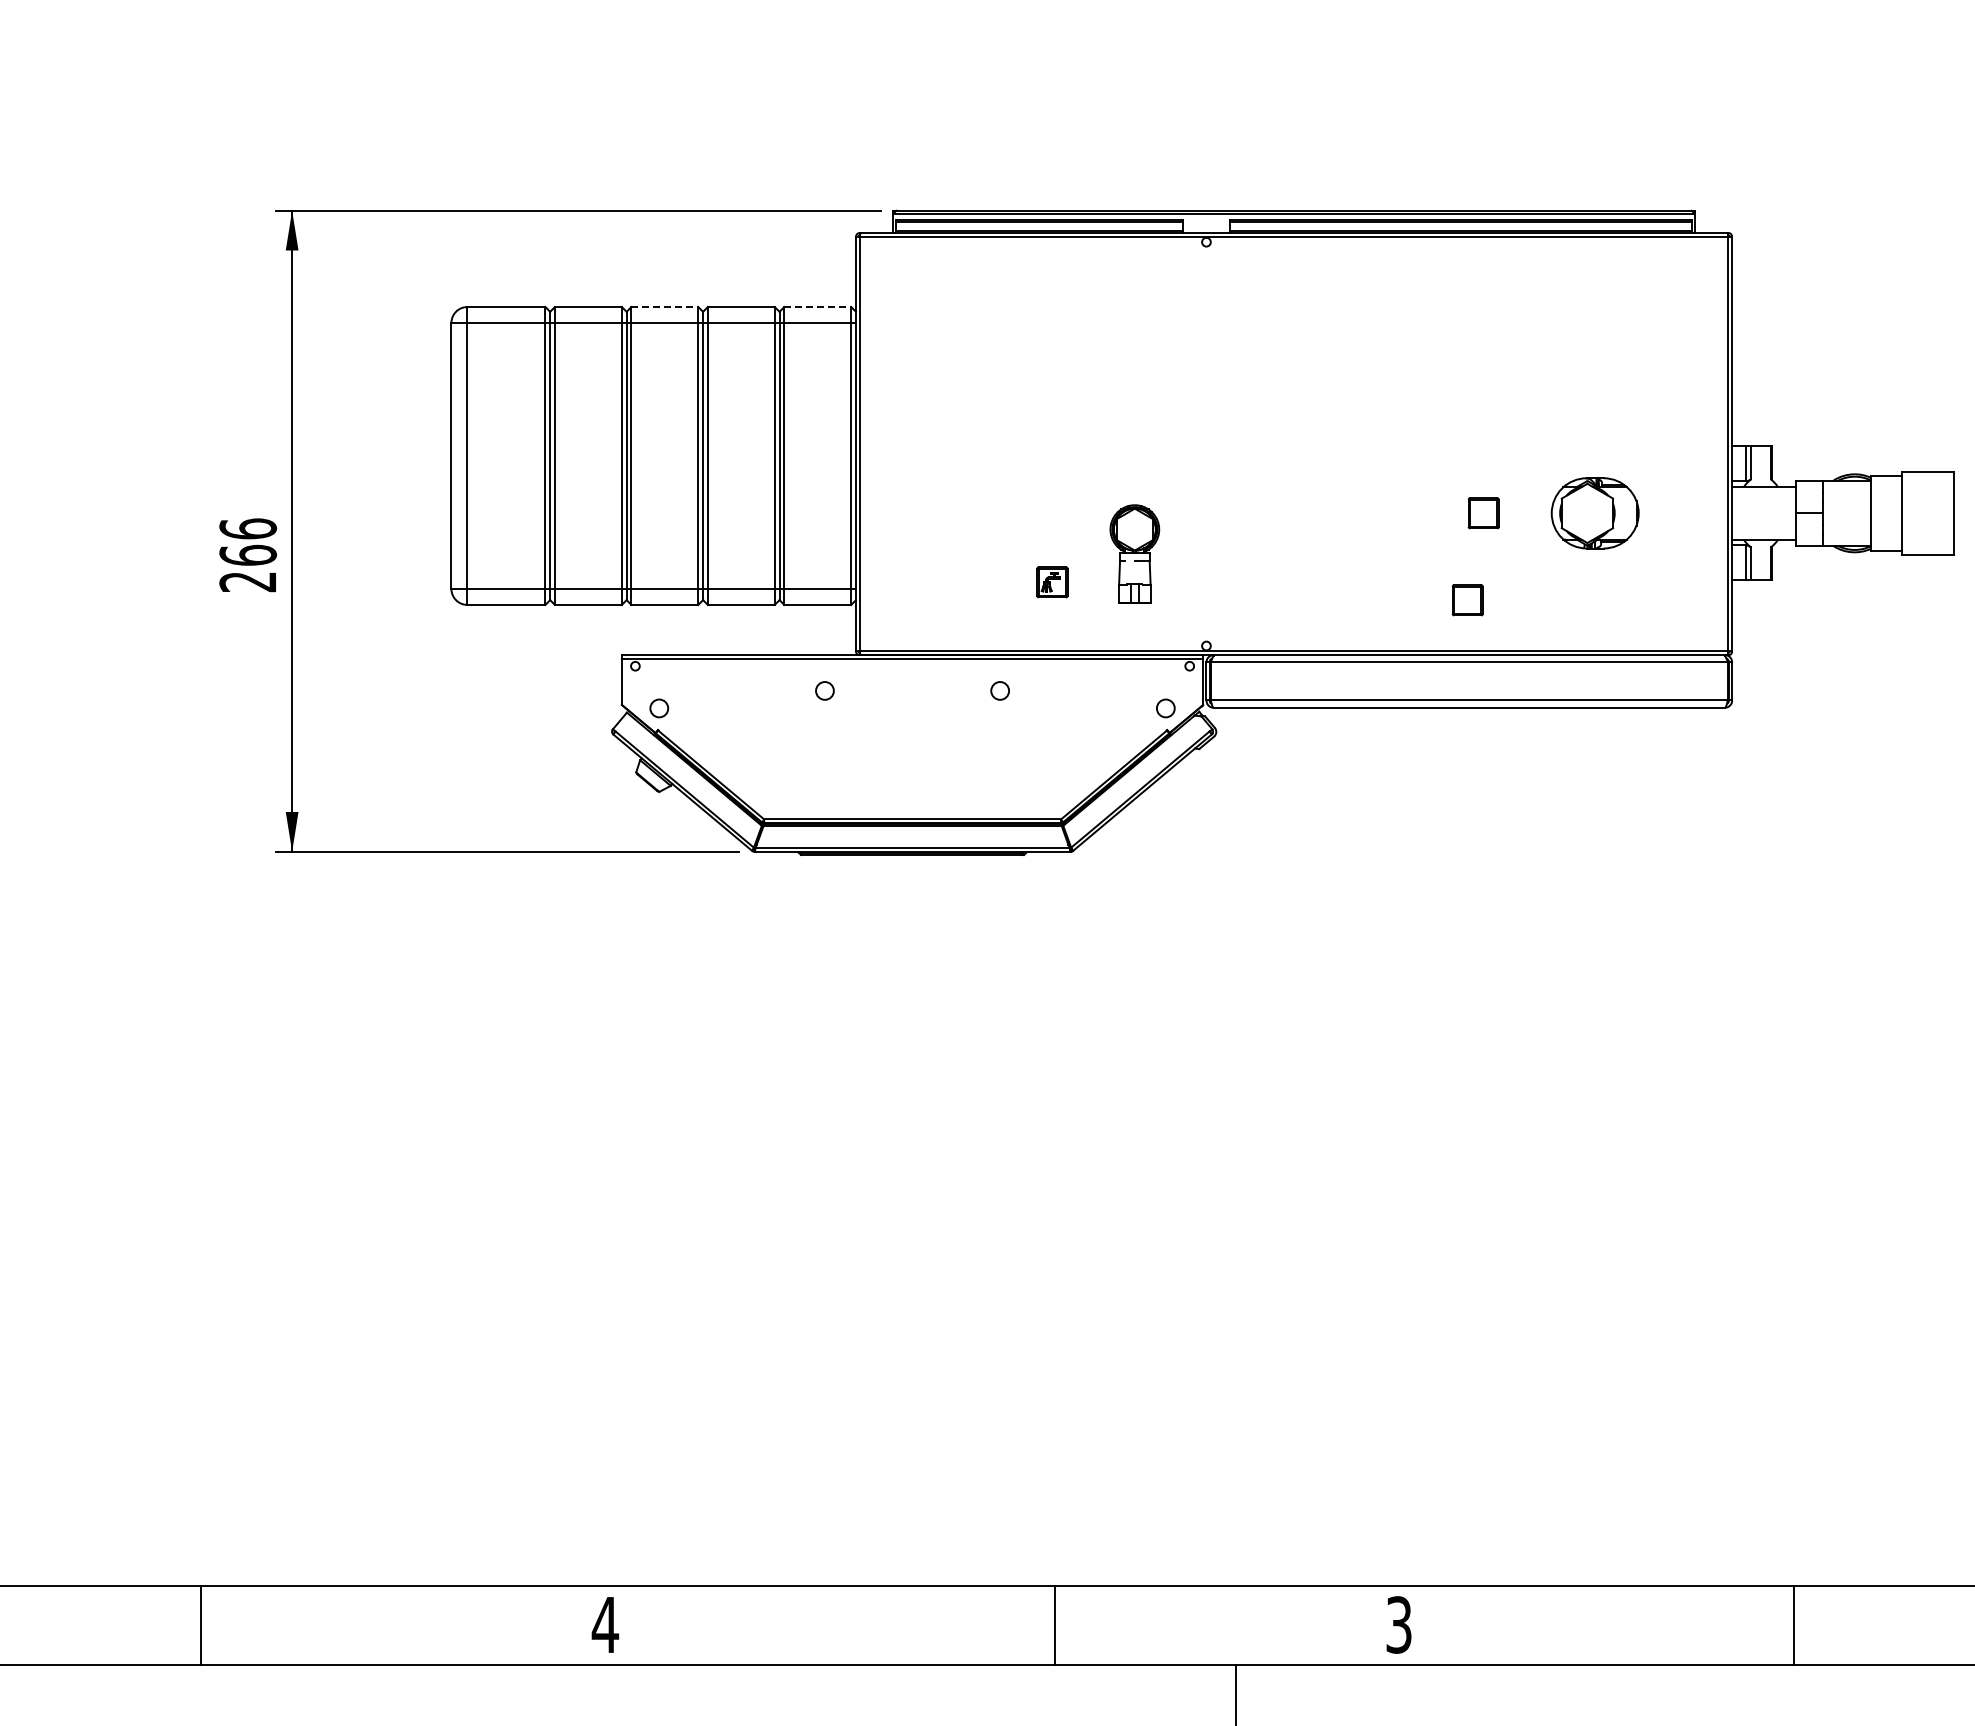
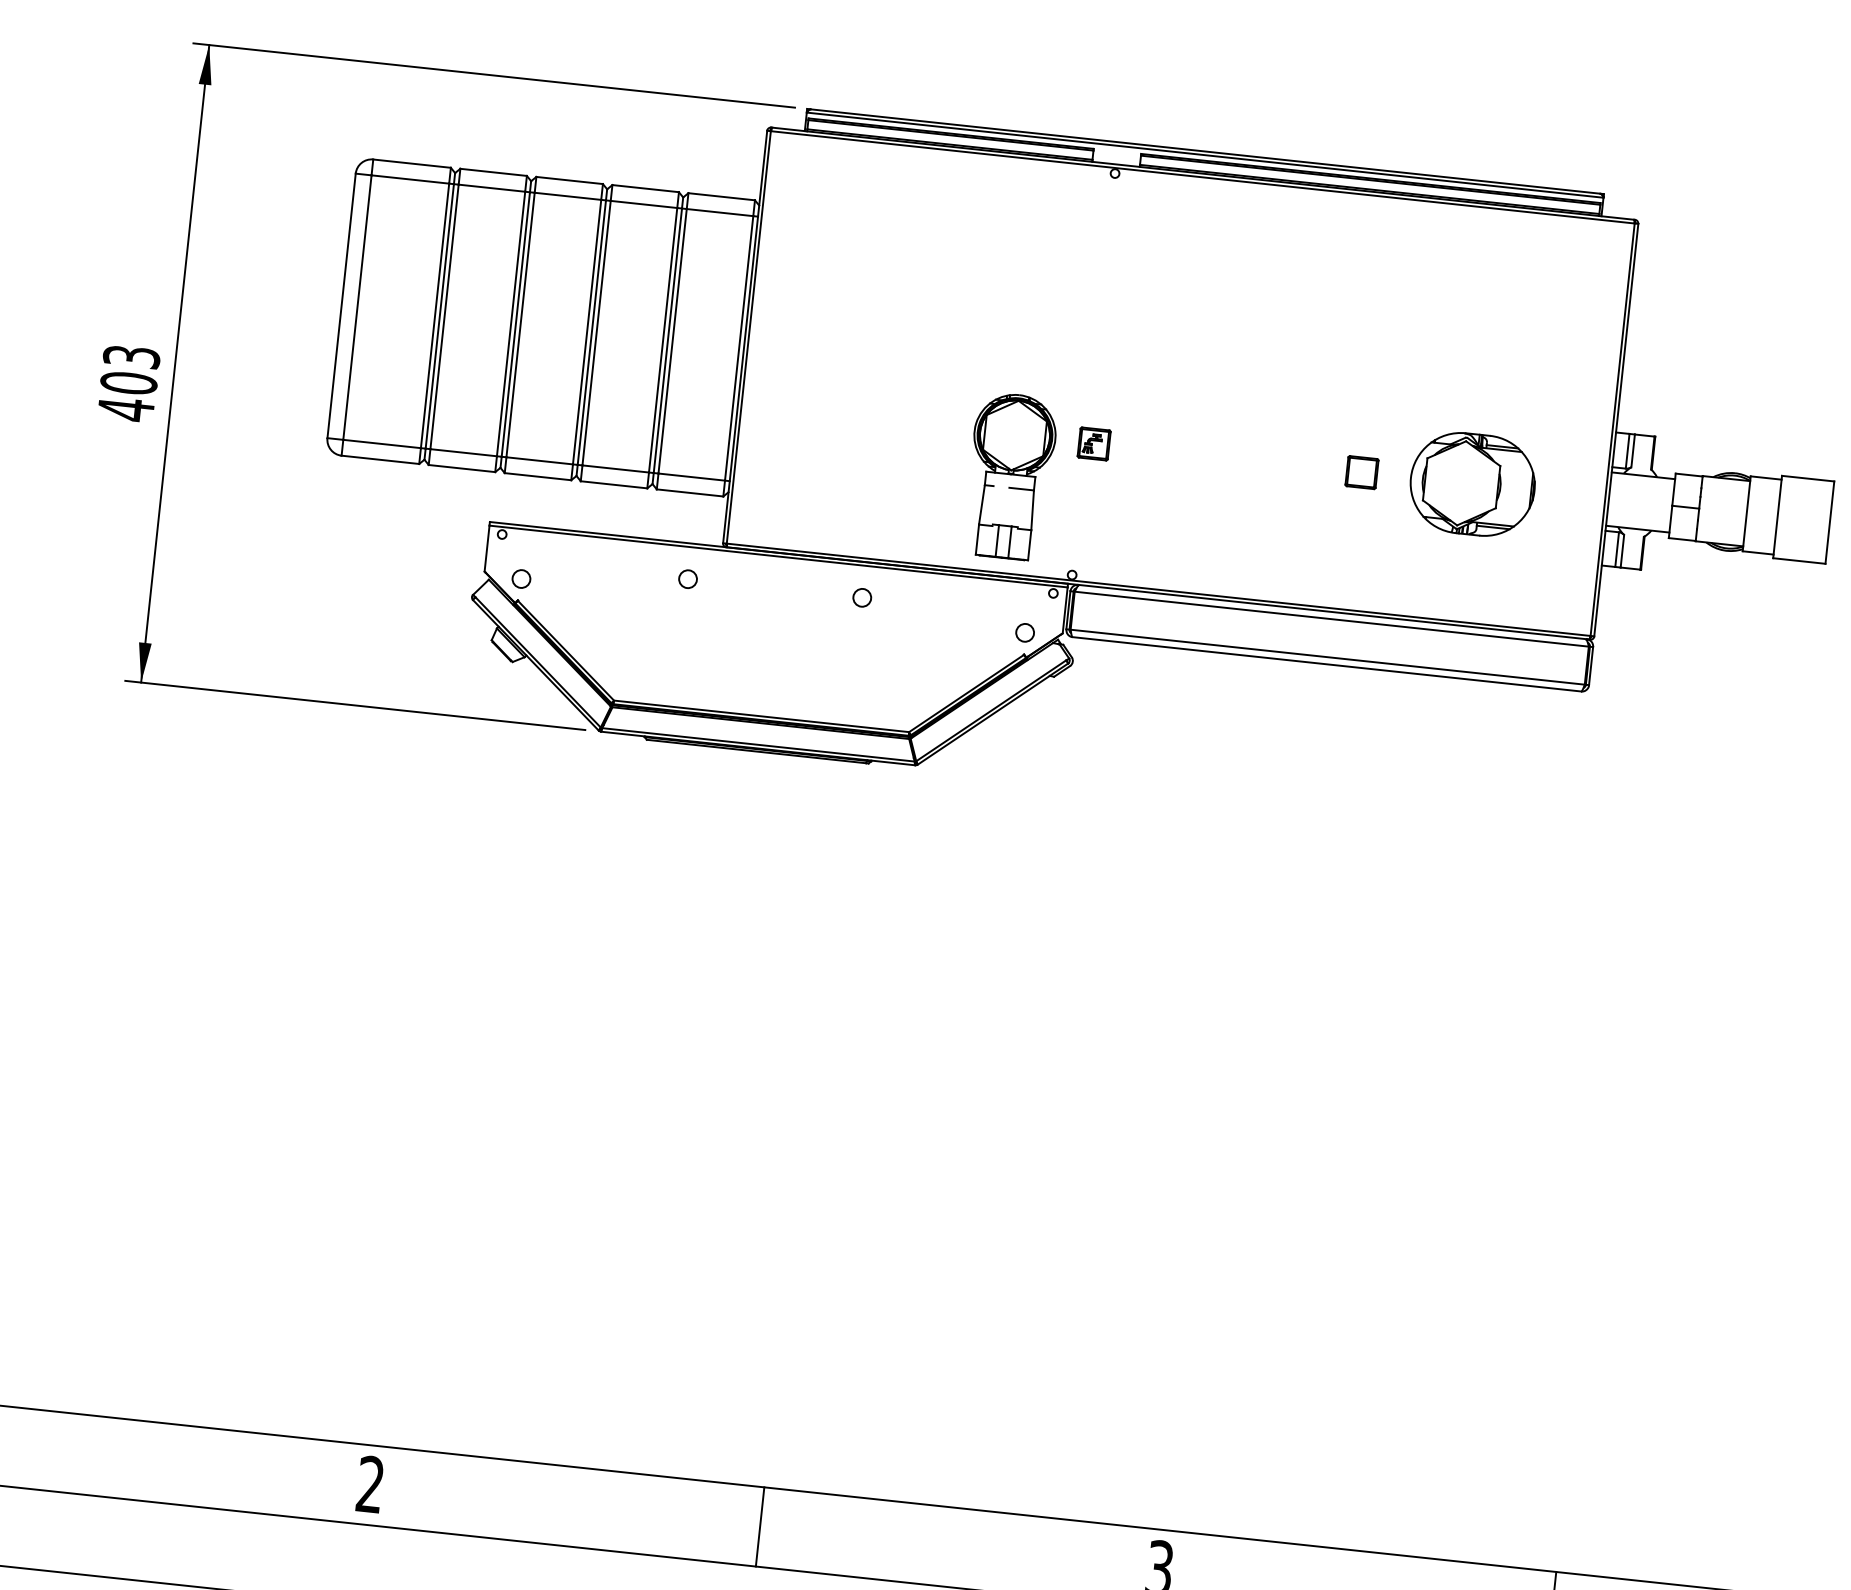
line: (665, 307) -> (570, 181), dashed -> solid
line: (818, 307) -> (722, 197), dashed -> solid
part: (1595, 513) -> (1473, 484), size x1.43
part: (1134, 553) -> (1010, 475), size x1.67
text: (248, 555) -> (129, 383), 266 -> 403
part: (1052, 582) -> (1094, 444), moved
part: (1467, 600) -> (1336, 557), removed
text: (605, 1624) -> (370, 1484), 4 -> 2
line: (1055, 1625) -> (760, 1526), moved

